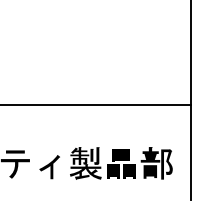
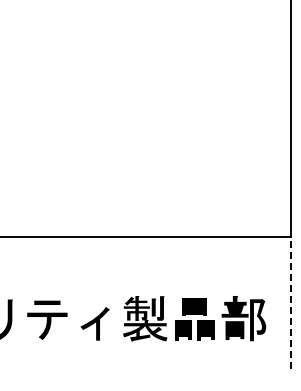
line: (190, 151) -> (290, 302), solid -> dashed

